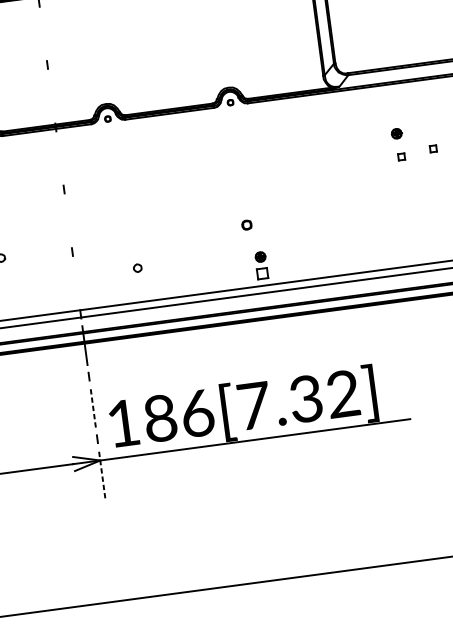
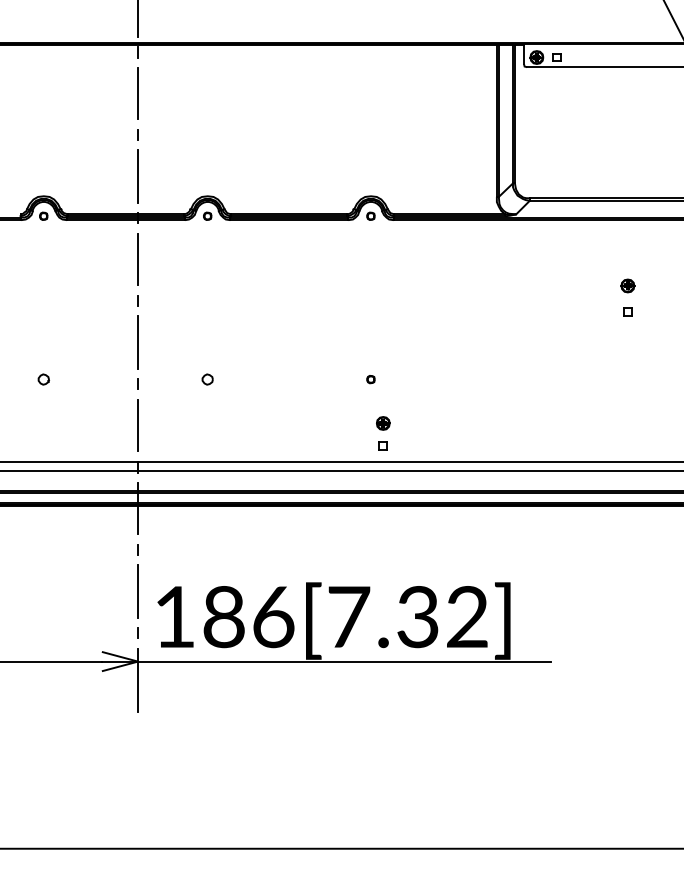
line: (43, 33) -> (138, 93), added
line: (51, 96) -> (138, 176), added
part: (396, 133) -> (627, 285), moved
part: (401, 156) -> (584, 316), removed
line: (60, 158) -> (138, 259), added
line: (68, 220) -> (138, 342), added
part: (246, 225) -> (370, 379), size x0.62
part: (137, 268) -> (207, 379), moved
part: (262, 273) -> (382, 445), size x0.62
line: (76, 283) -> (138, 425), added
line: (93, 407) -> (138, 591), dashed -> solid
line: (102, 474) -> (138, 680), dashed -> solid

